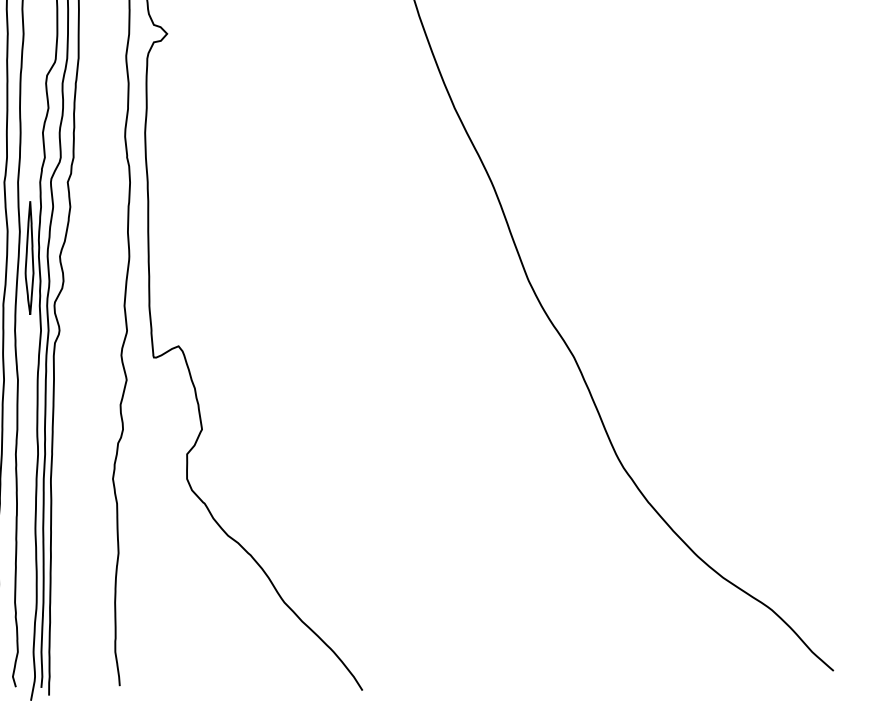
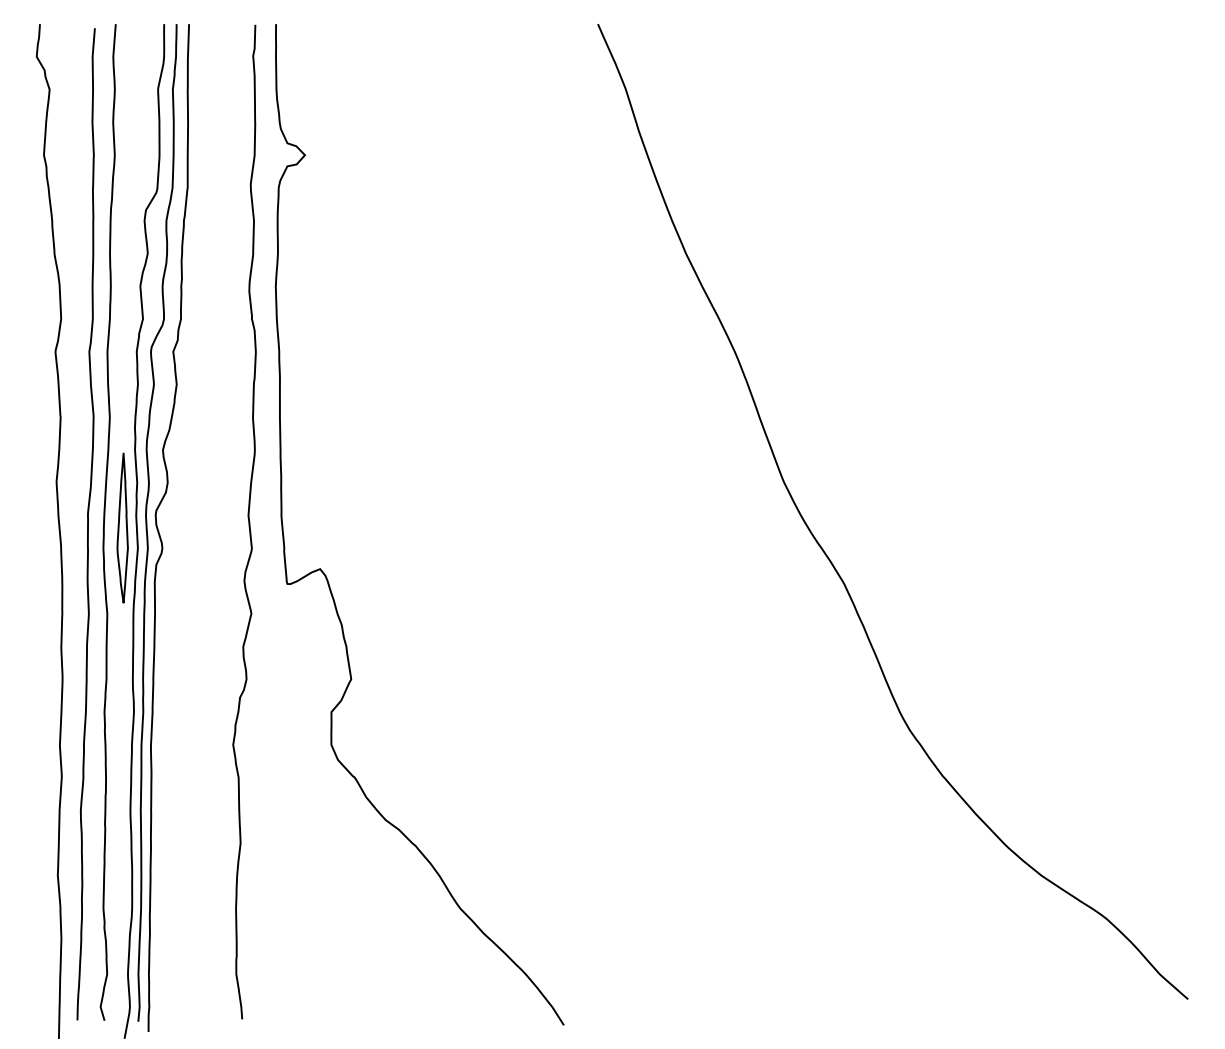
part: (29, 257) -> (122, 527), moved

